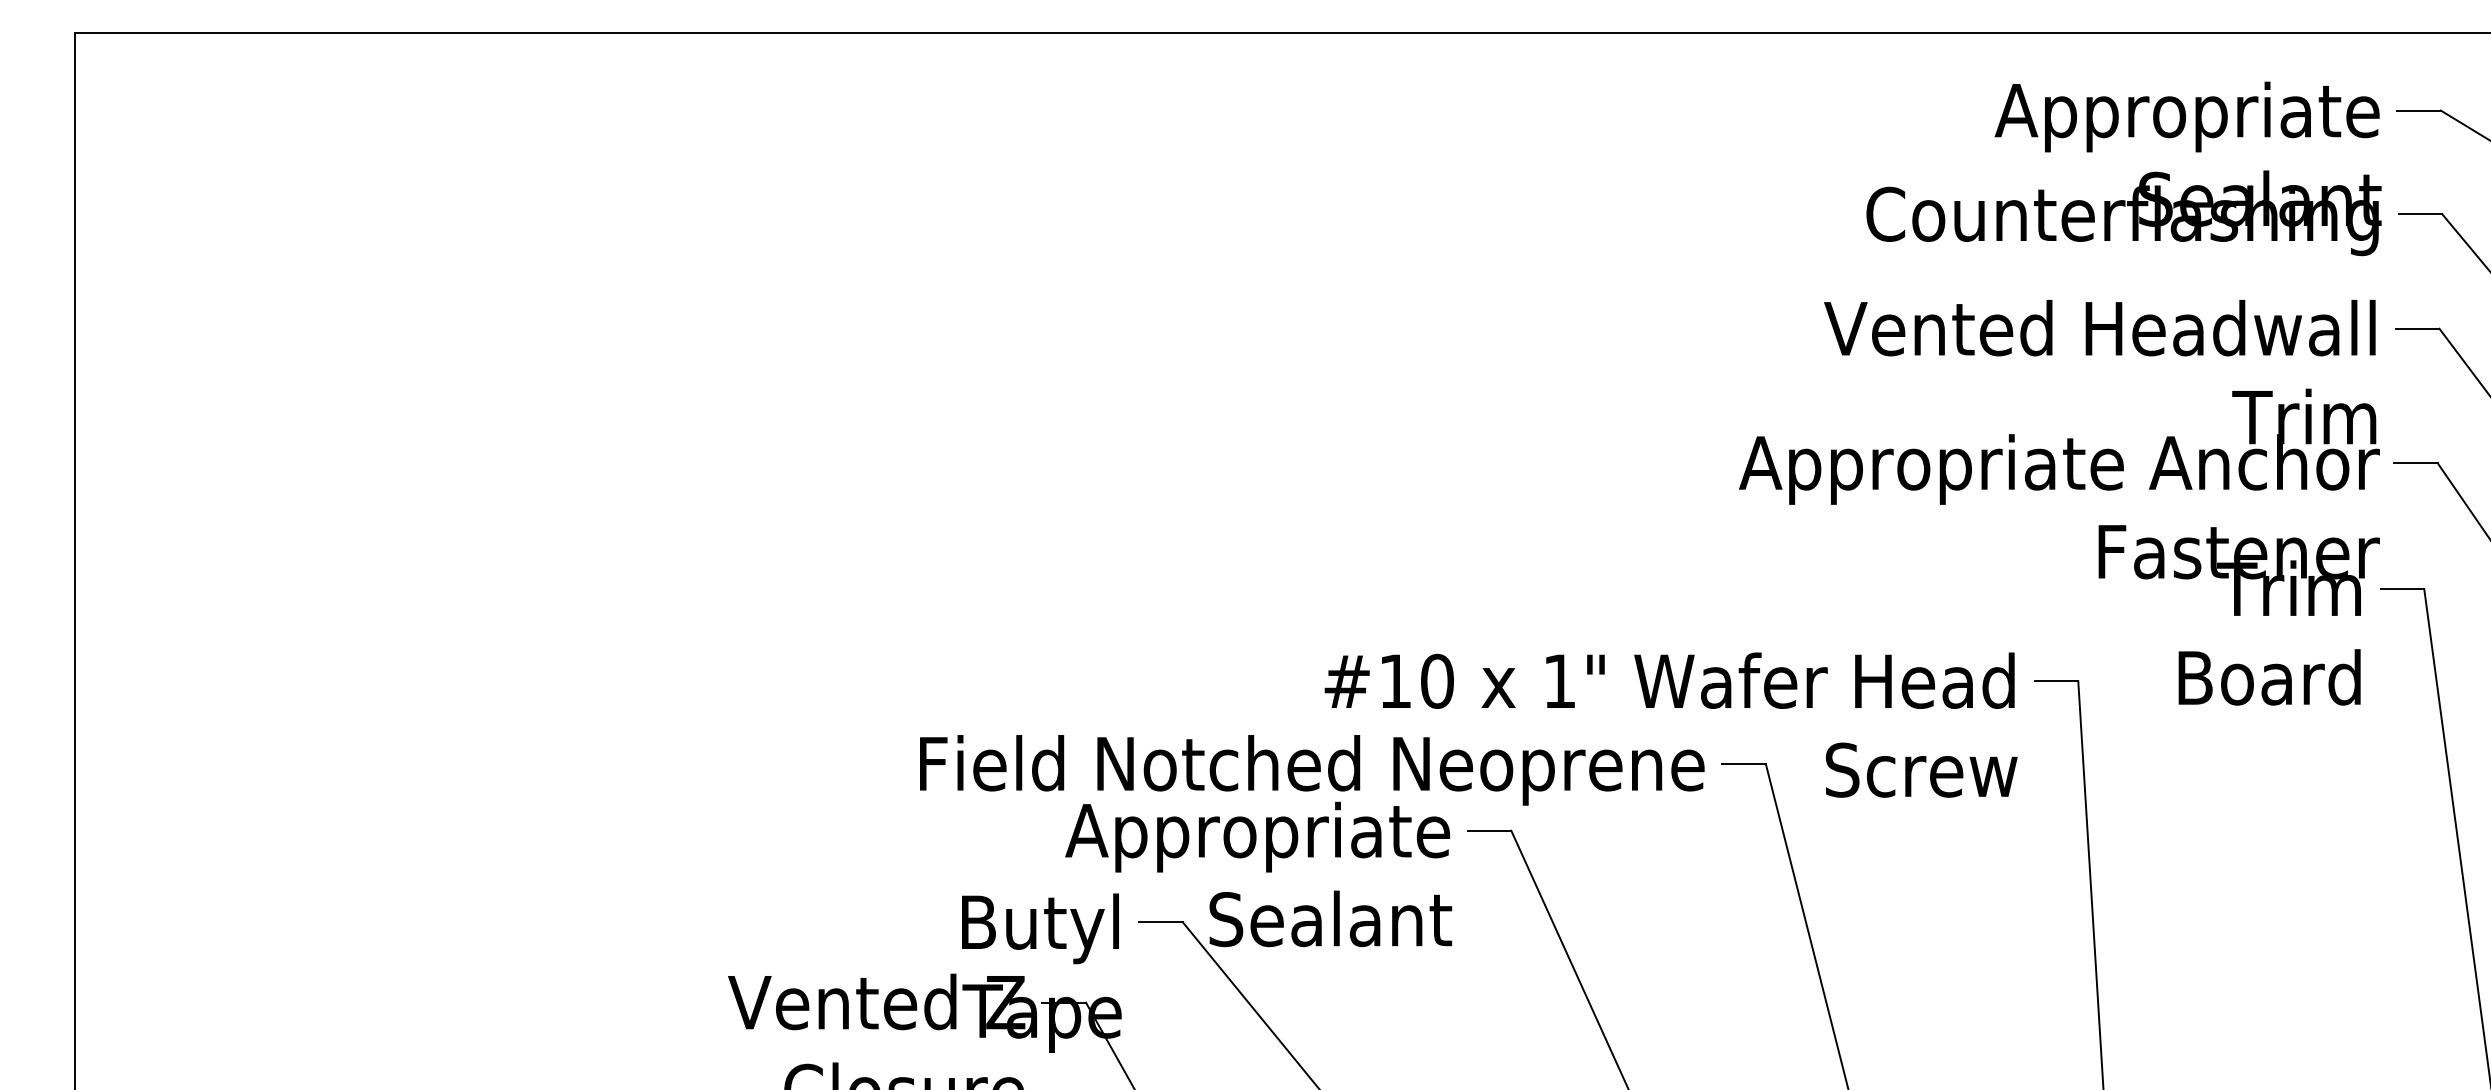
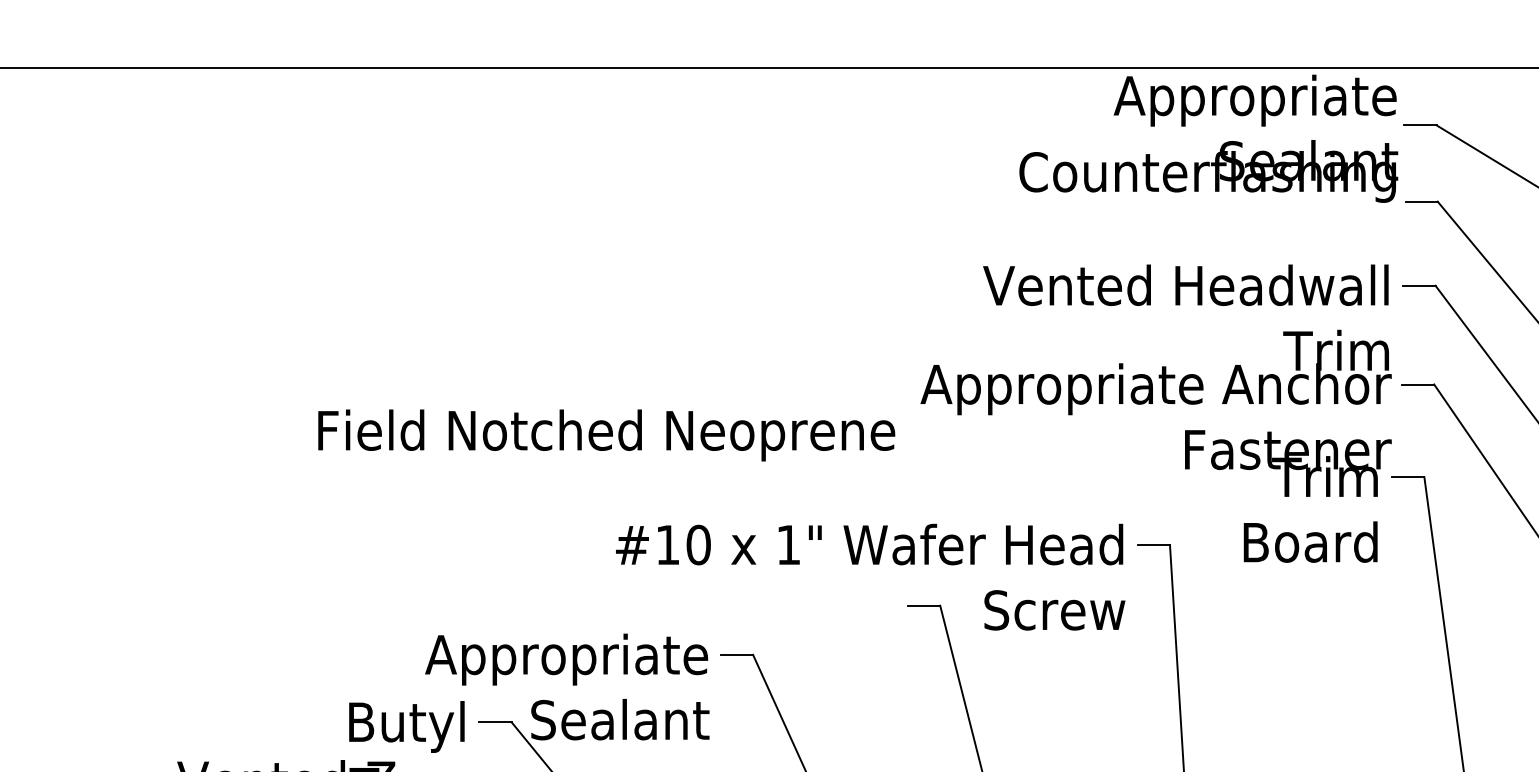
text: (2123, 168) -> (1208, 138), moved
text: (1312, 770) -> (606, 435), moved

